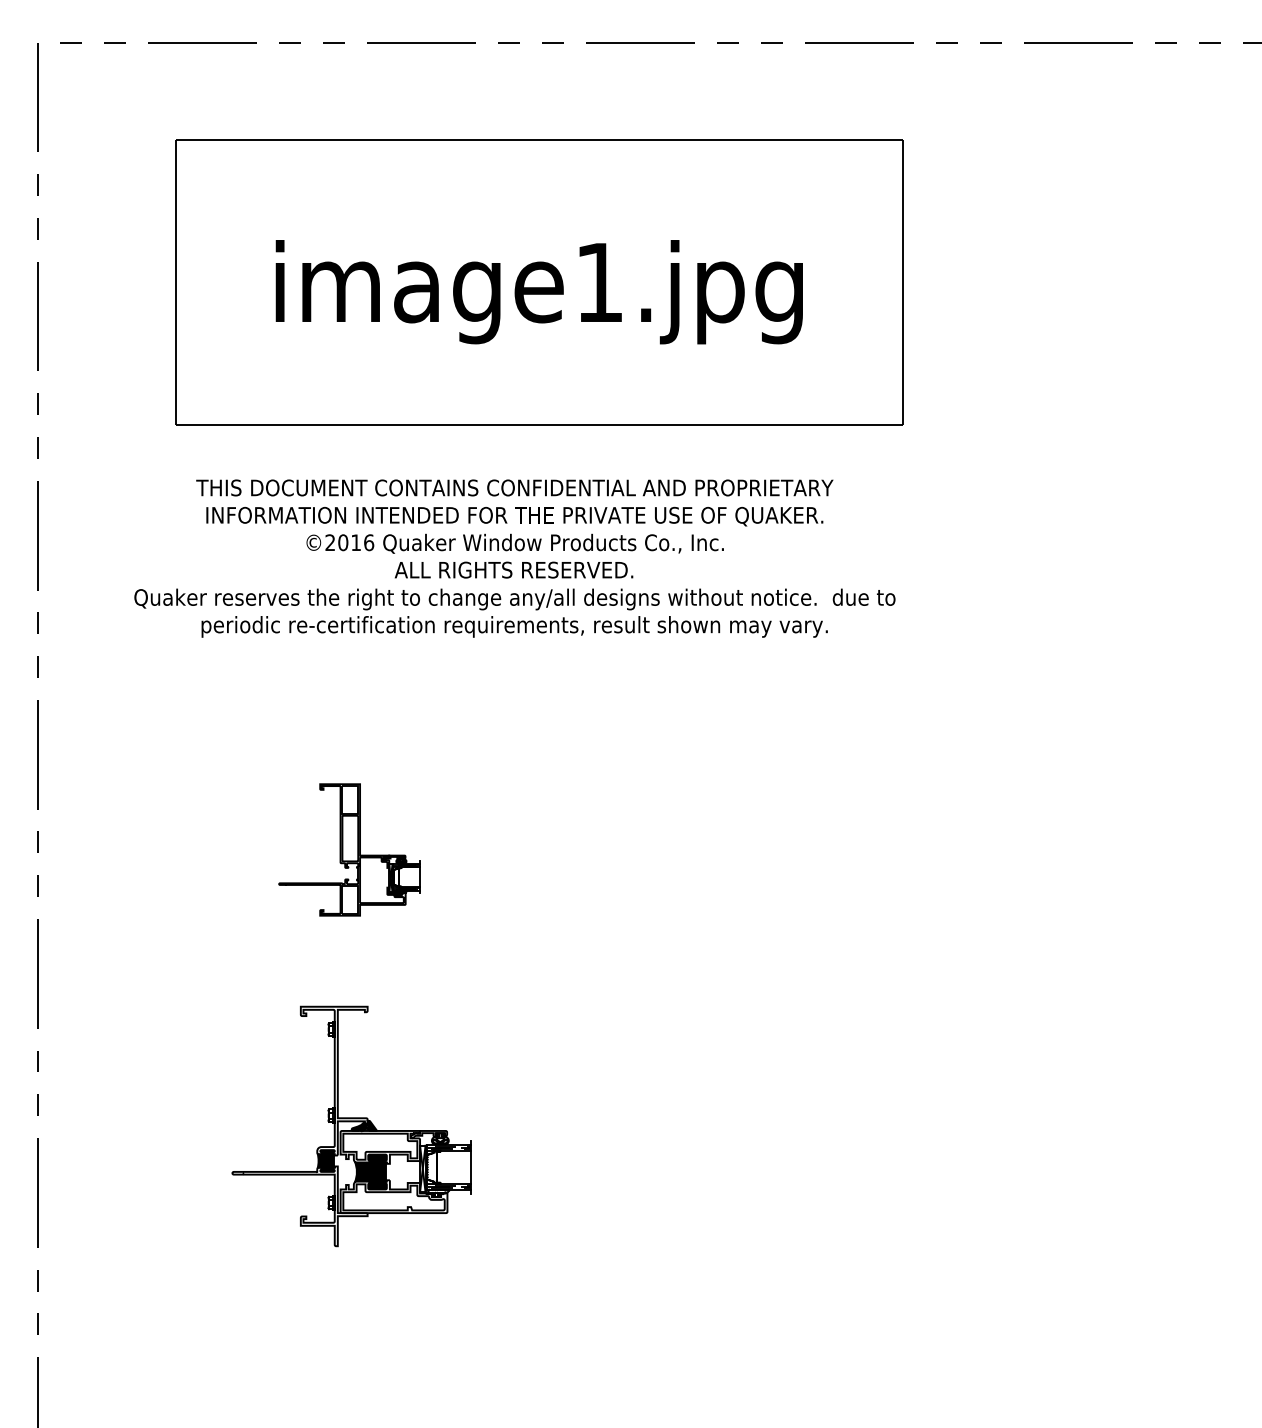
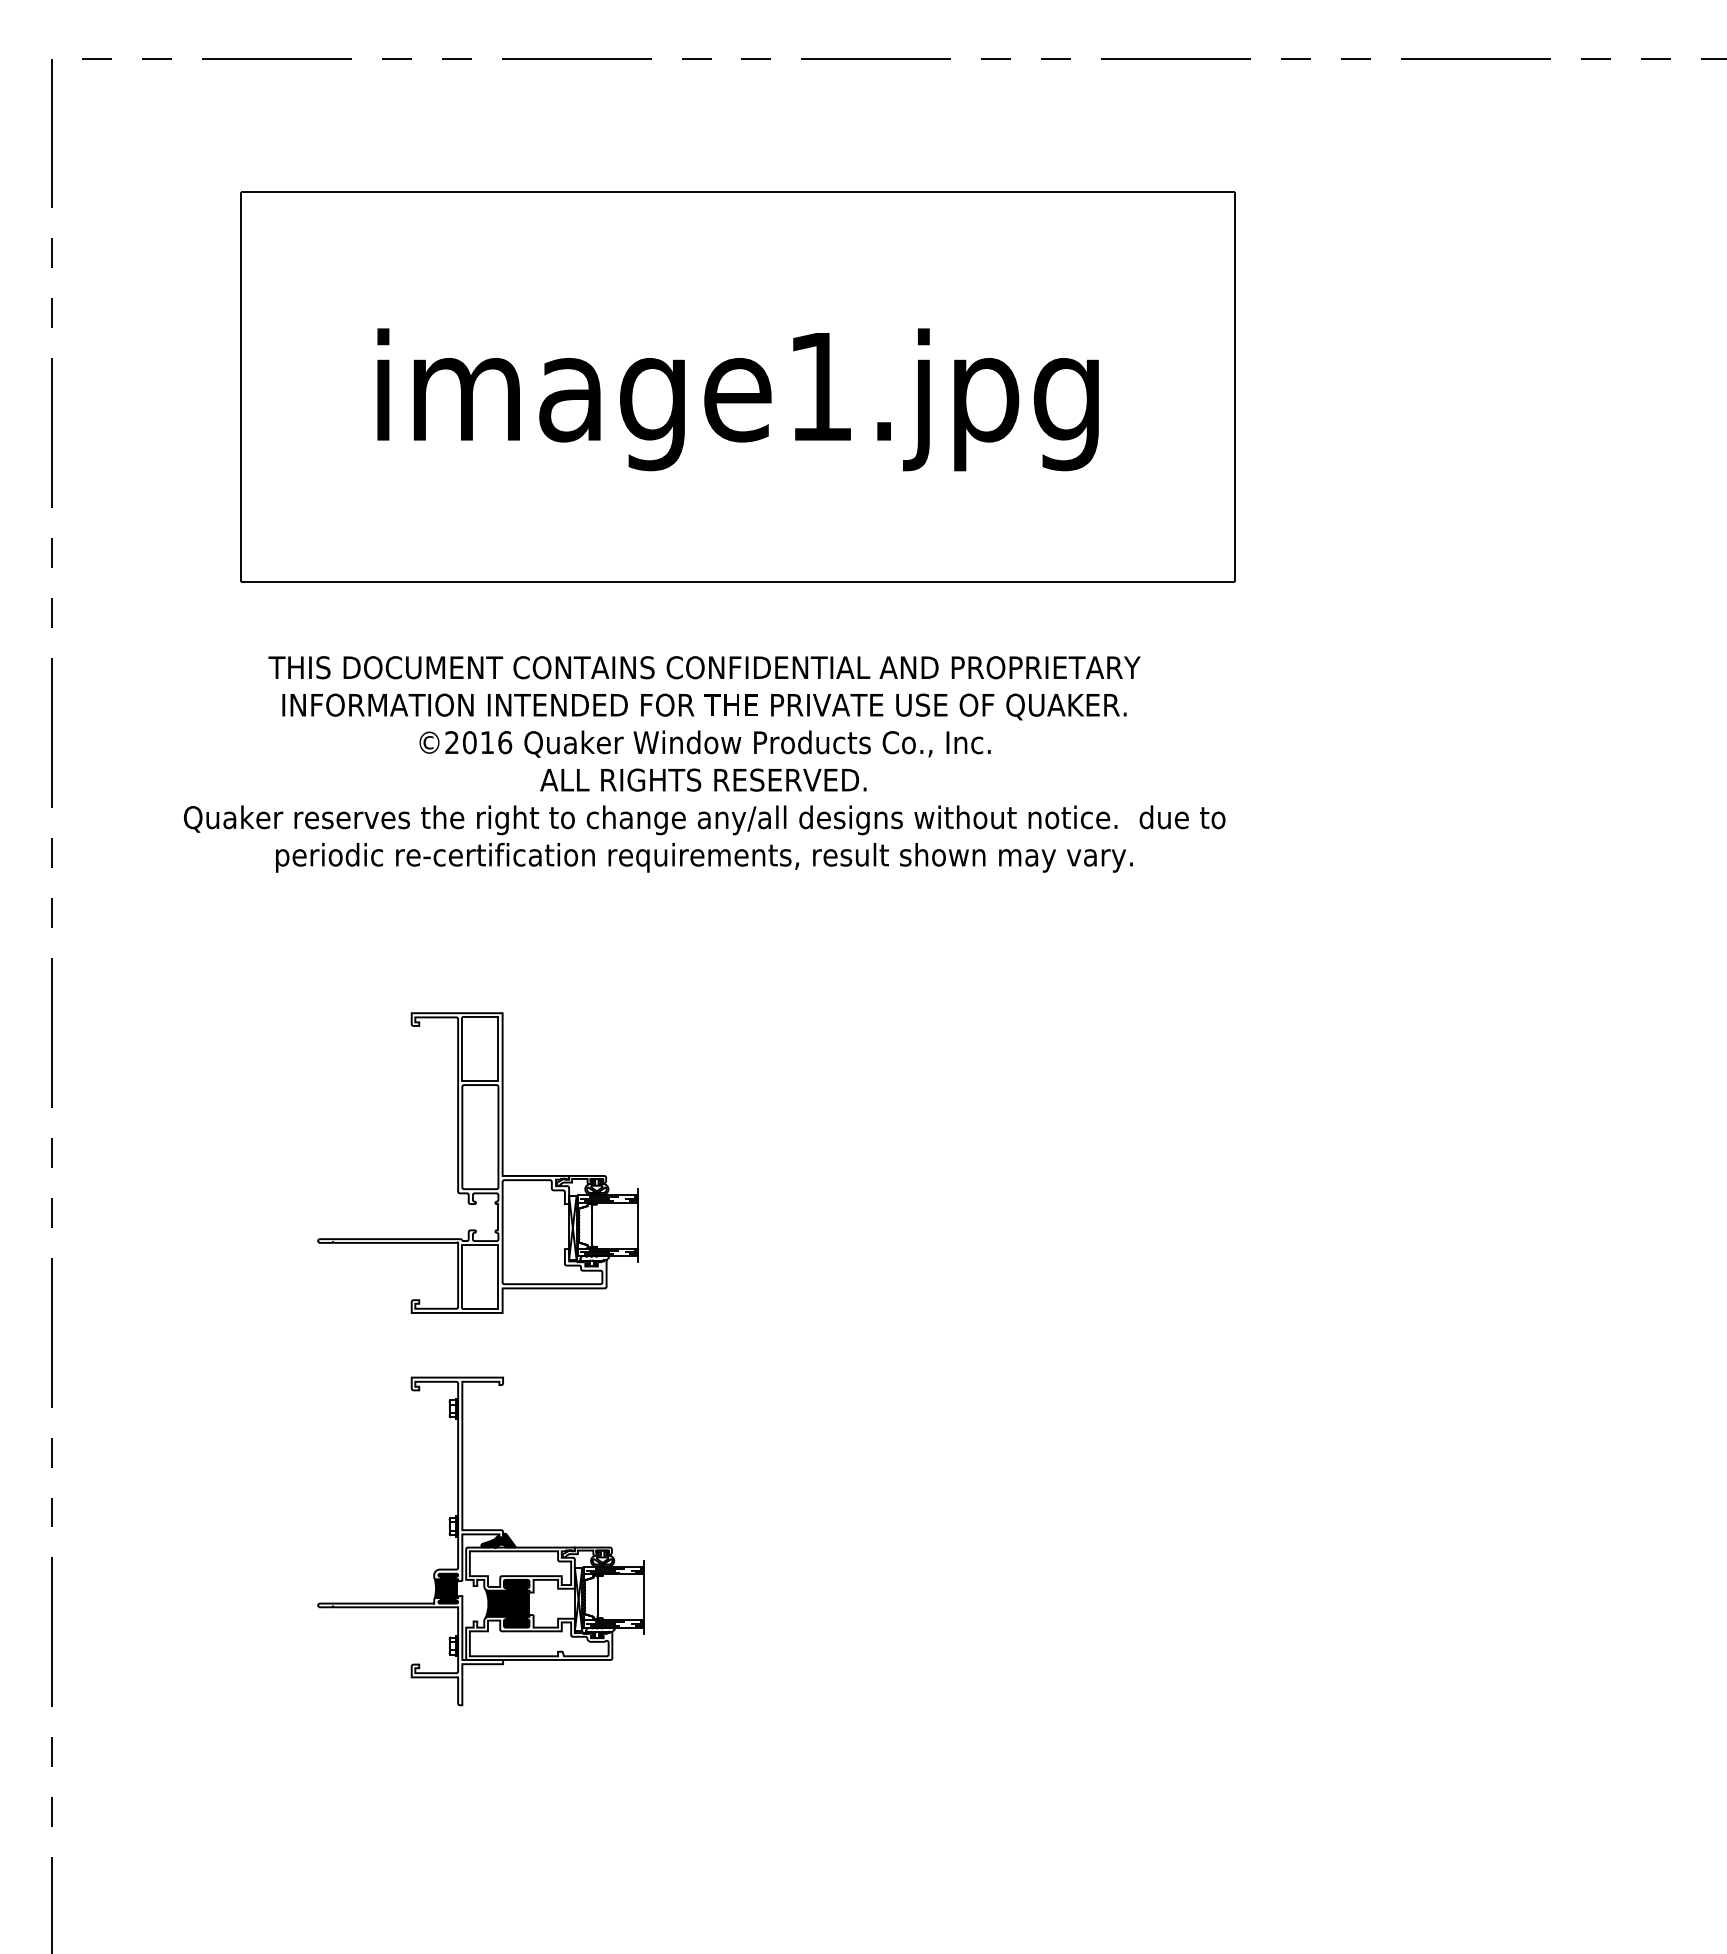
part: (348, 849) -> (477, 1162), size x1.67

